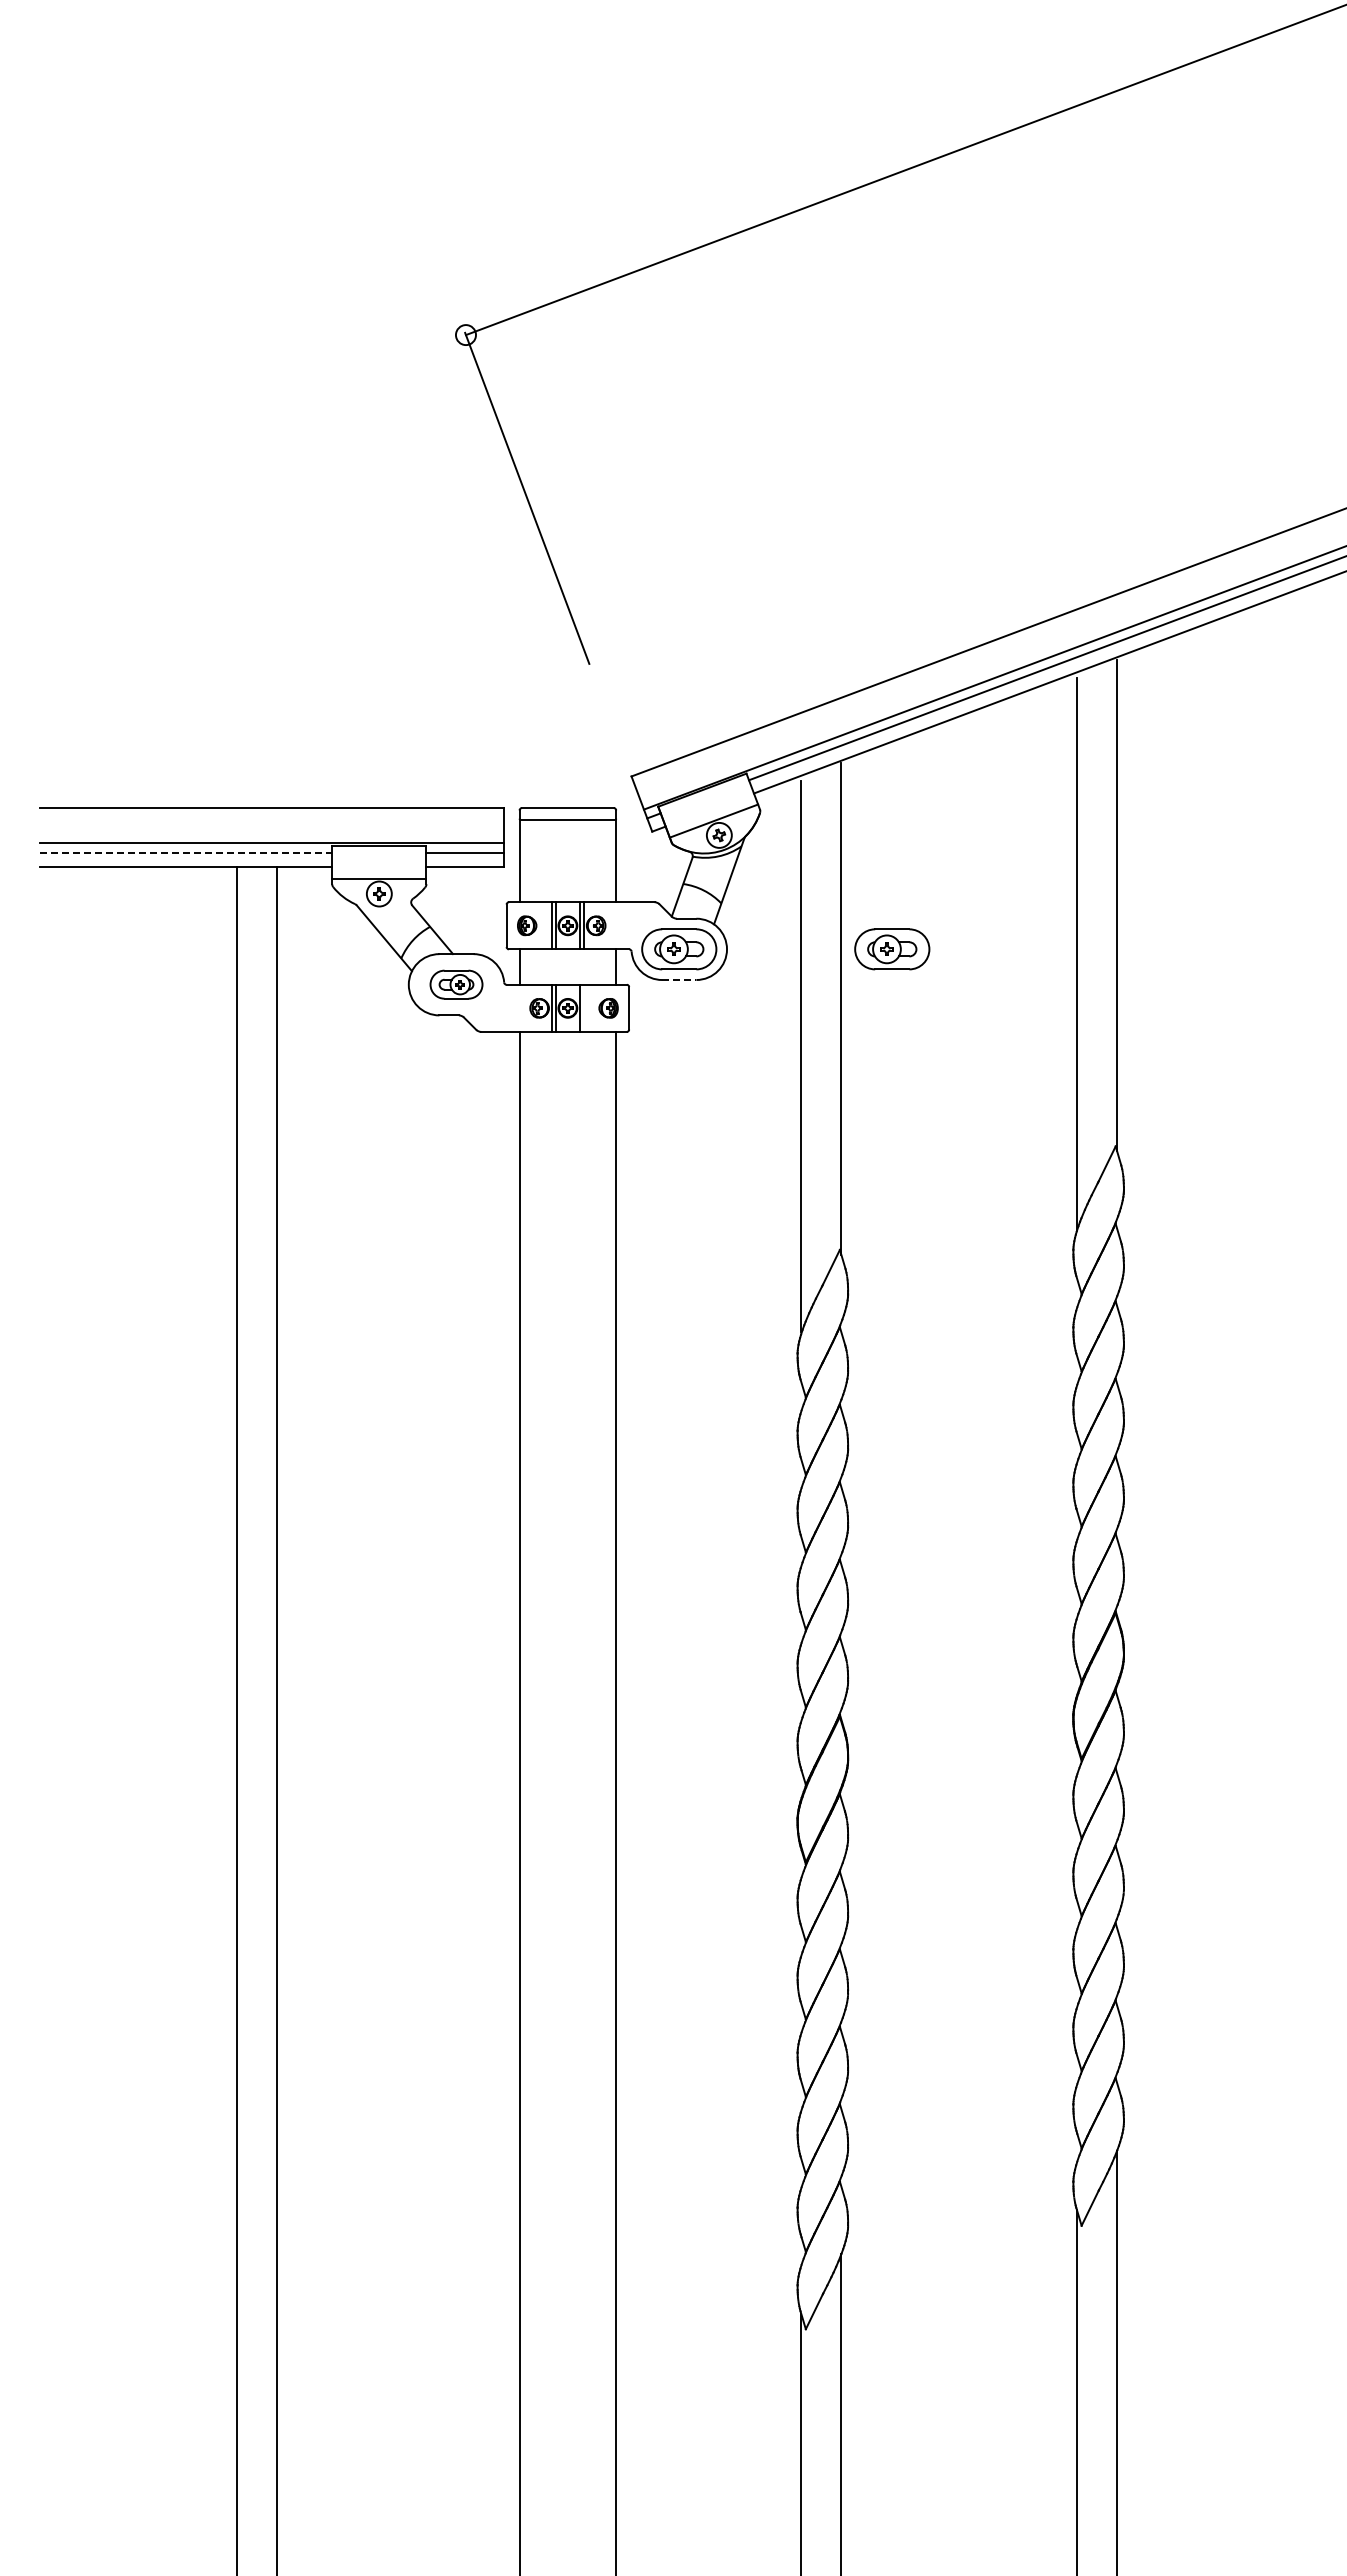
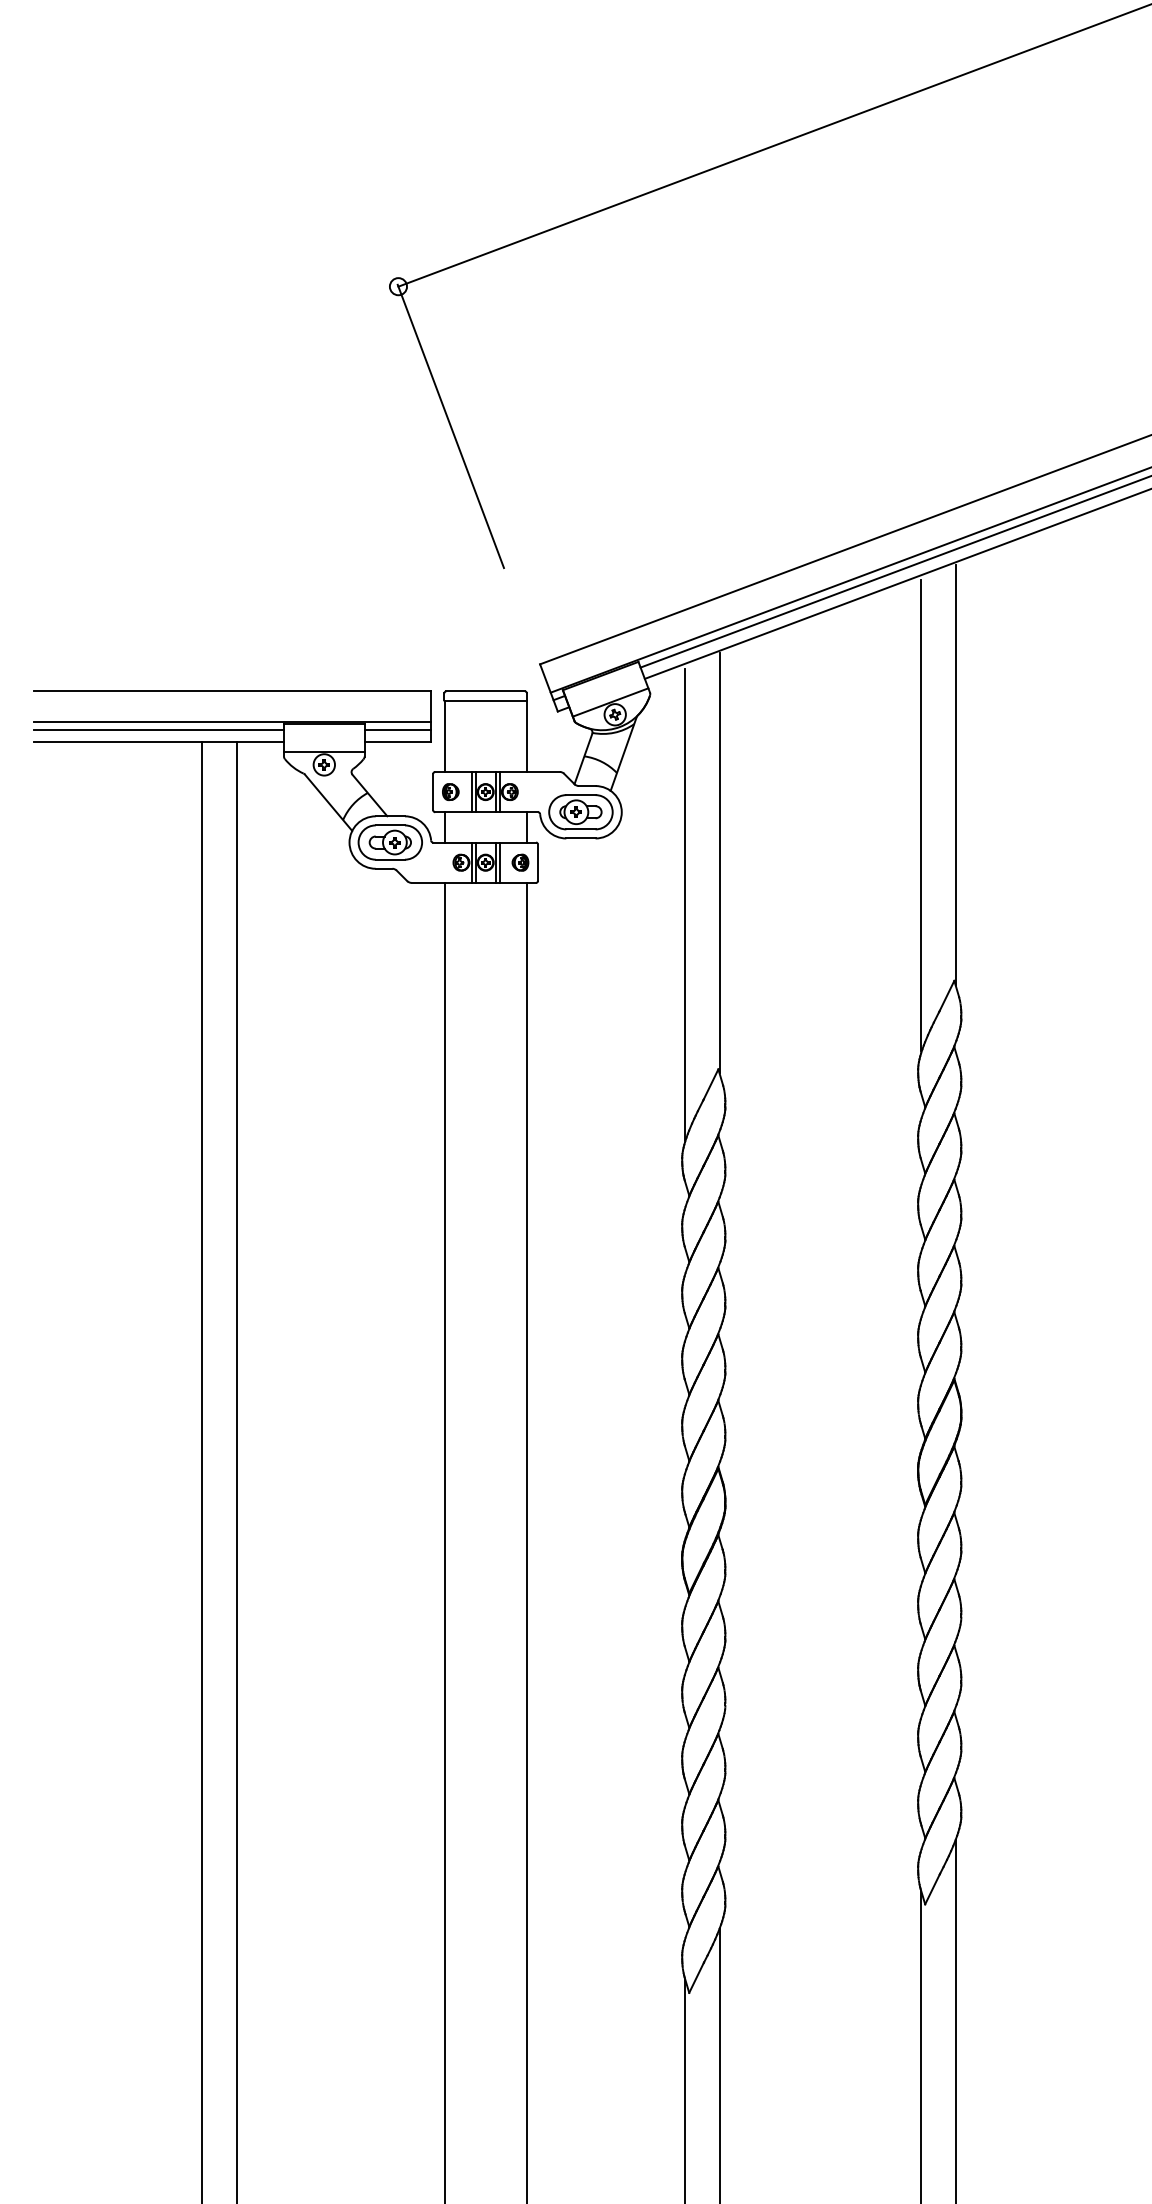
line: (186, 852) -> (159, 729), dashed -> solid
part: (892, 949) -> (763, 812), removed
line: (679, 980) -> (581, 838), dashed -> solid
part: (456, 984) -> (390, 842), size x1.43
line: (584, 1007) -> (499, 862), added

